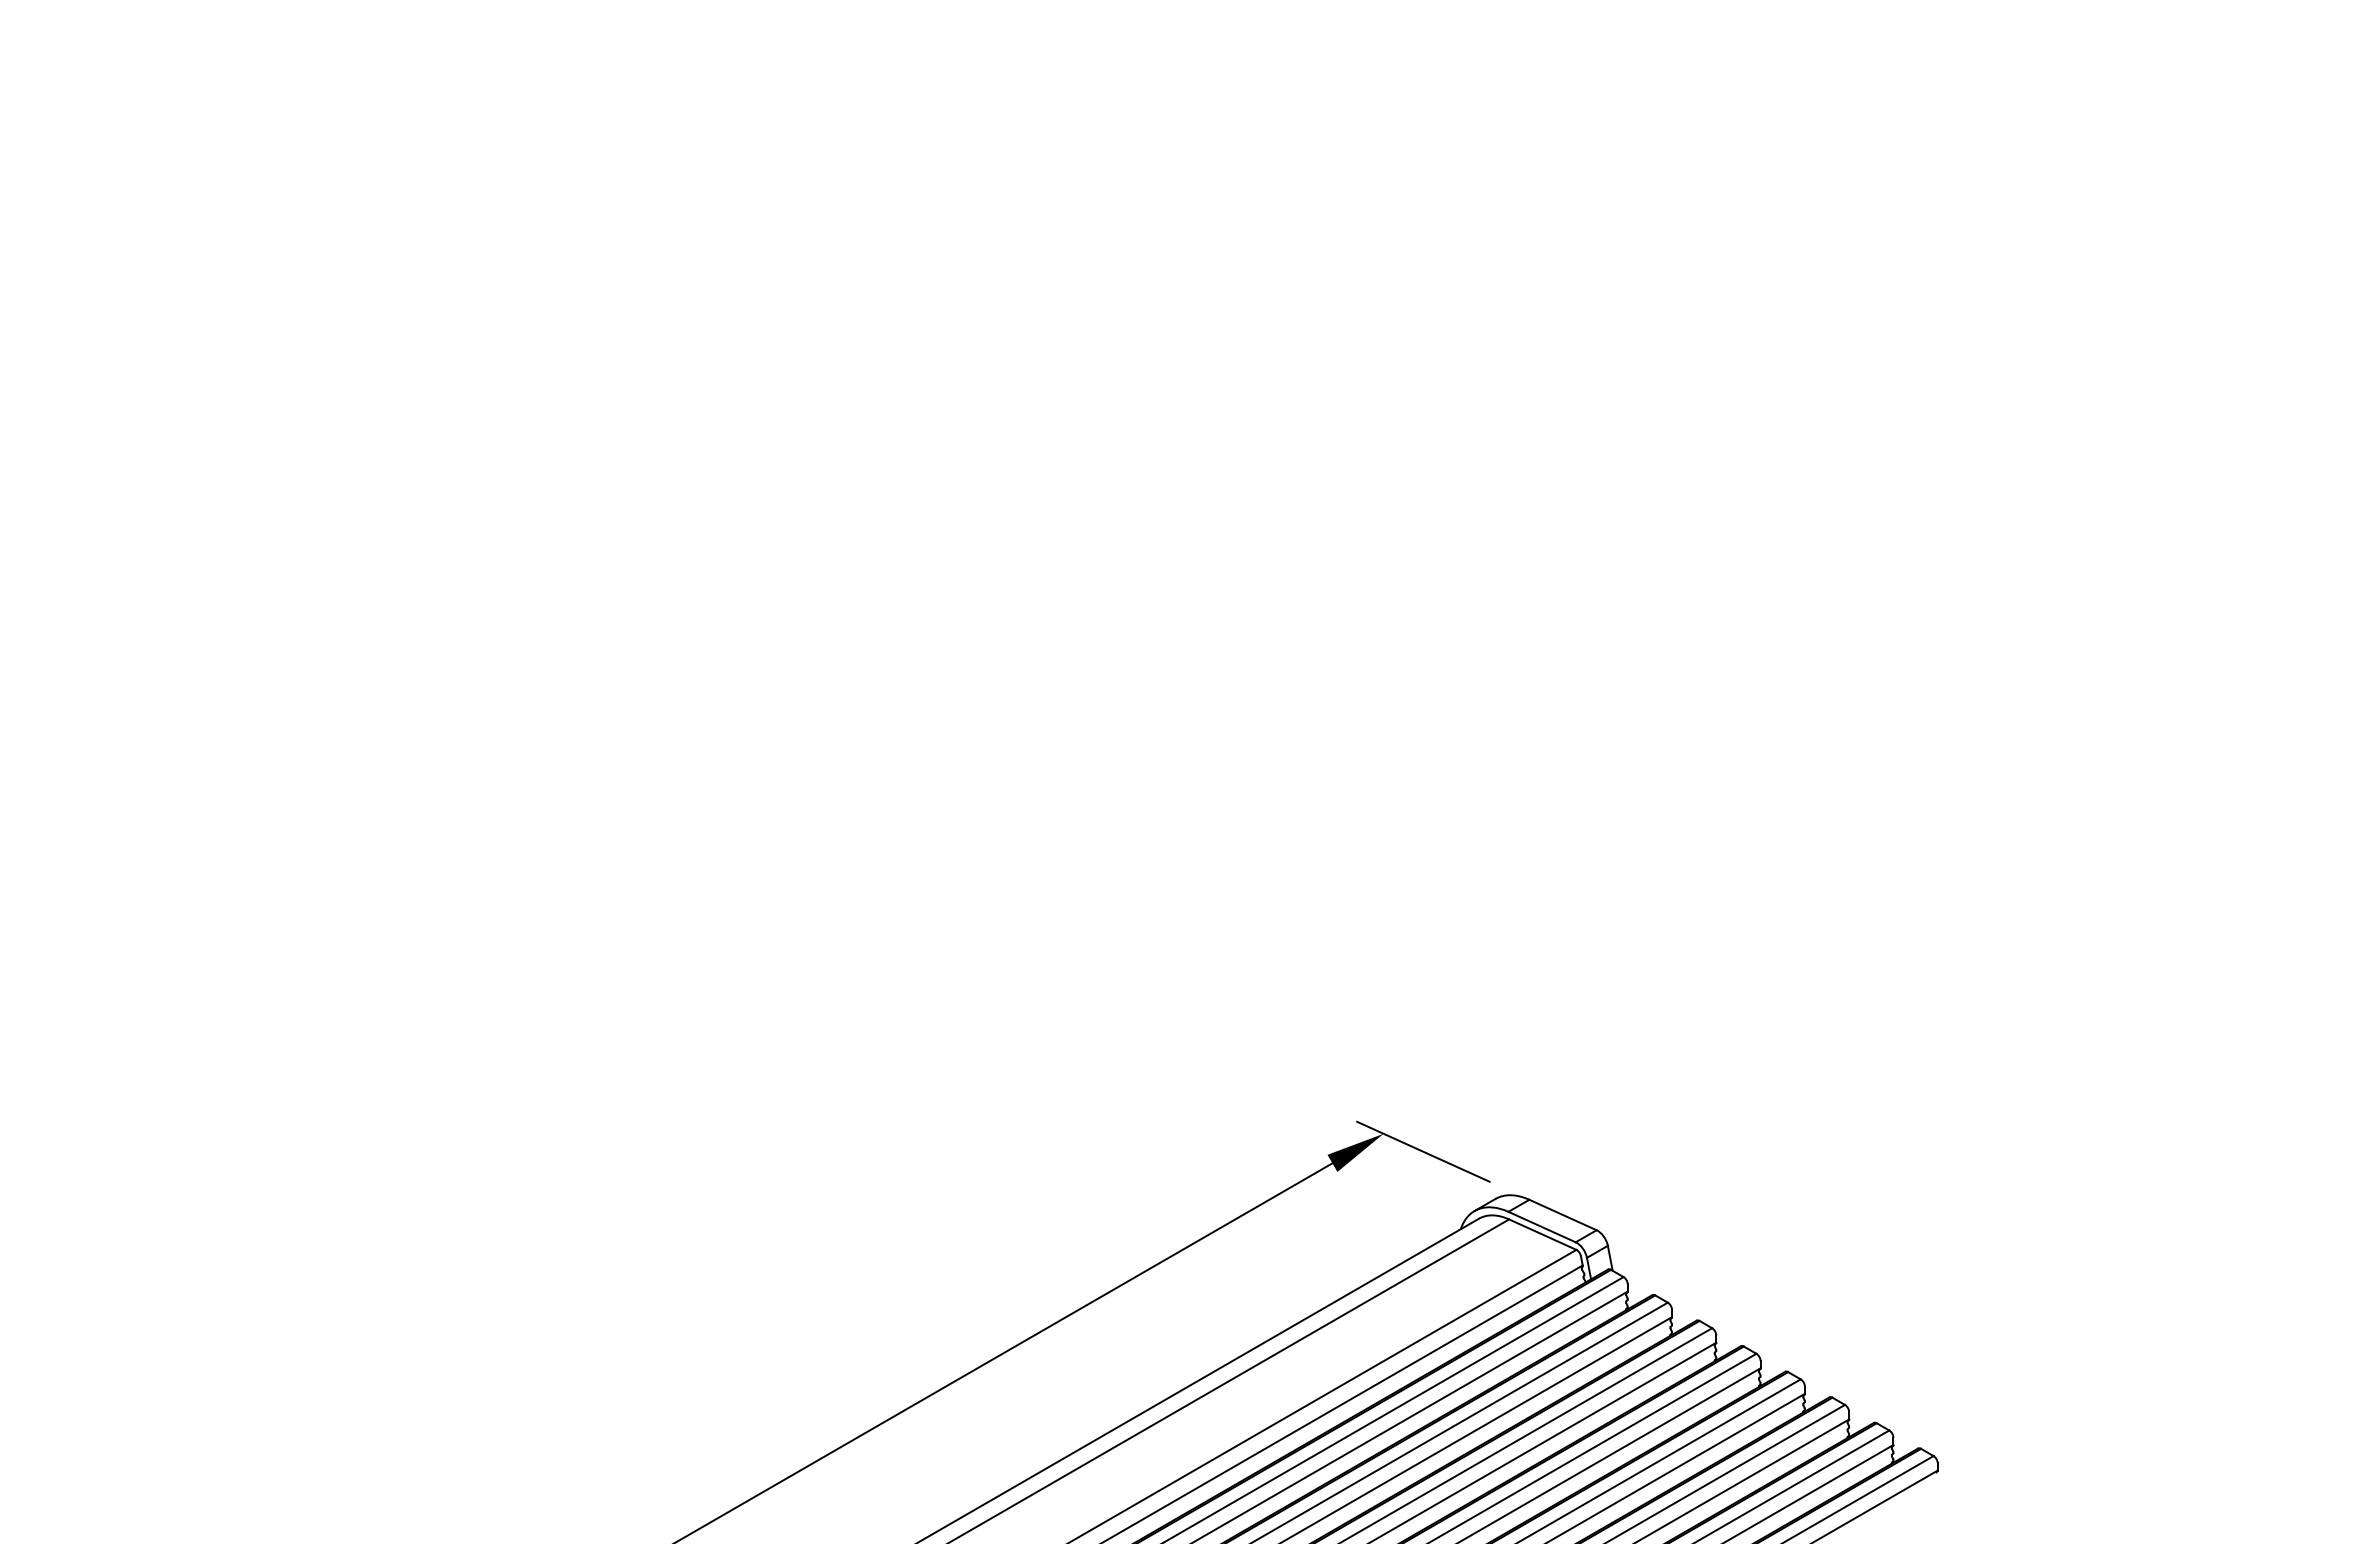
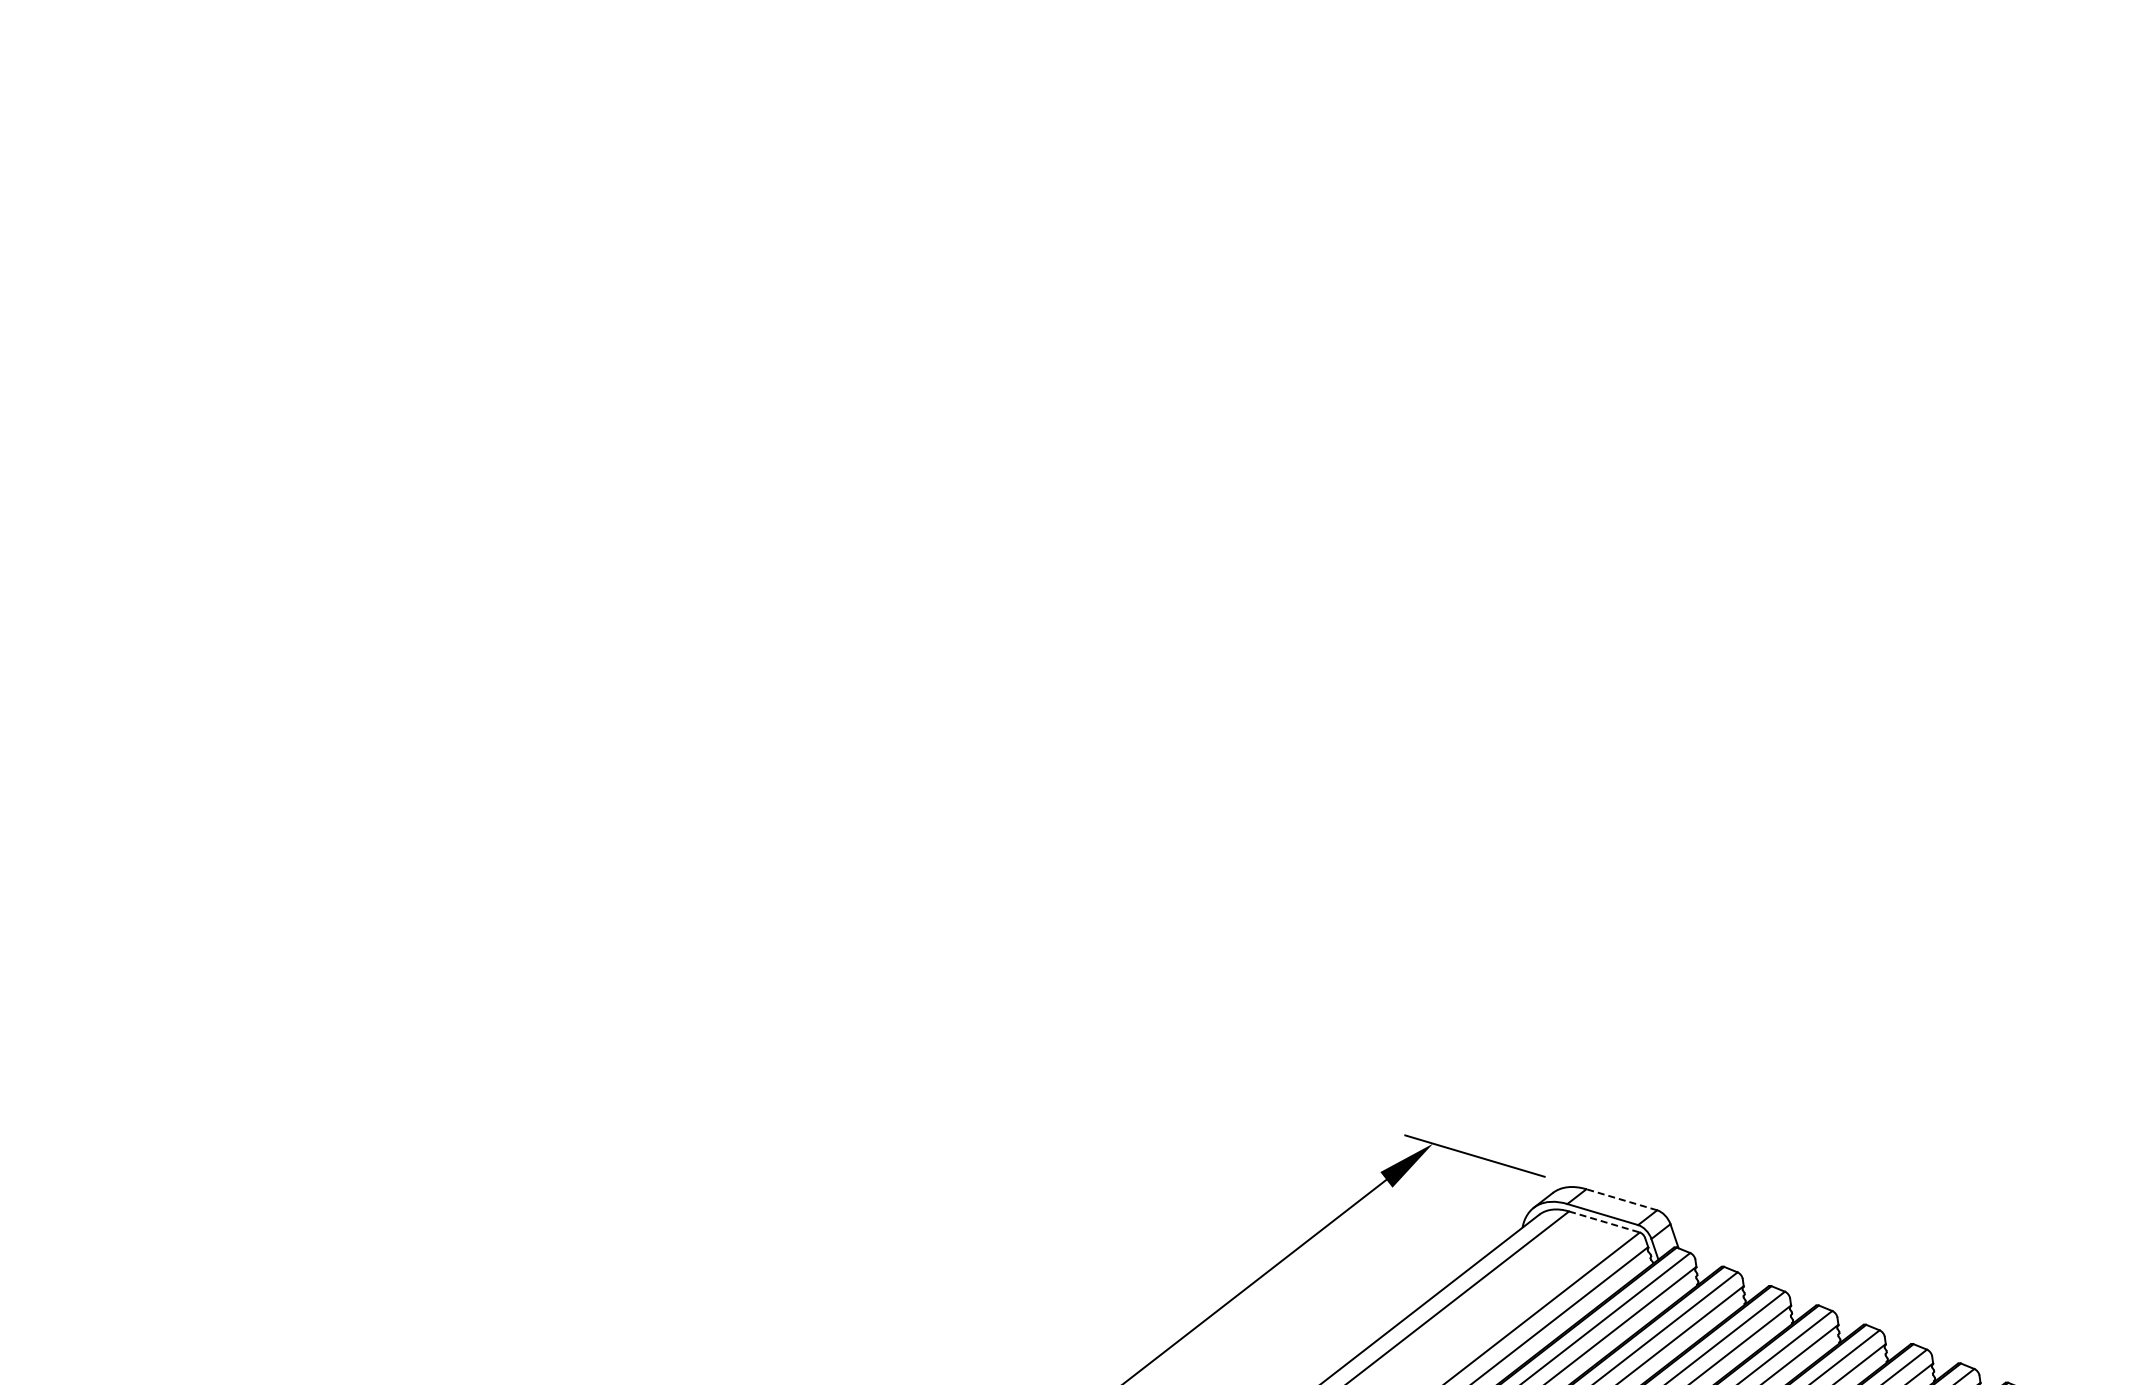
line: (1562, 1215) -> (1621, 1200), solid -> dashed
line: (1542, 1234) -> (1604, 1221), solid -> dashed

